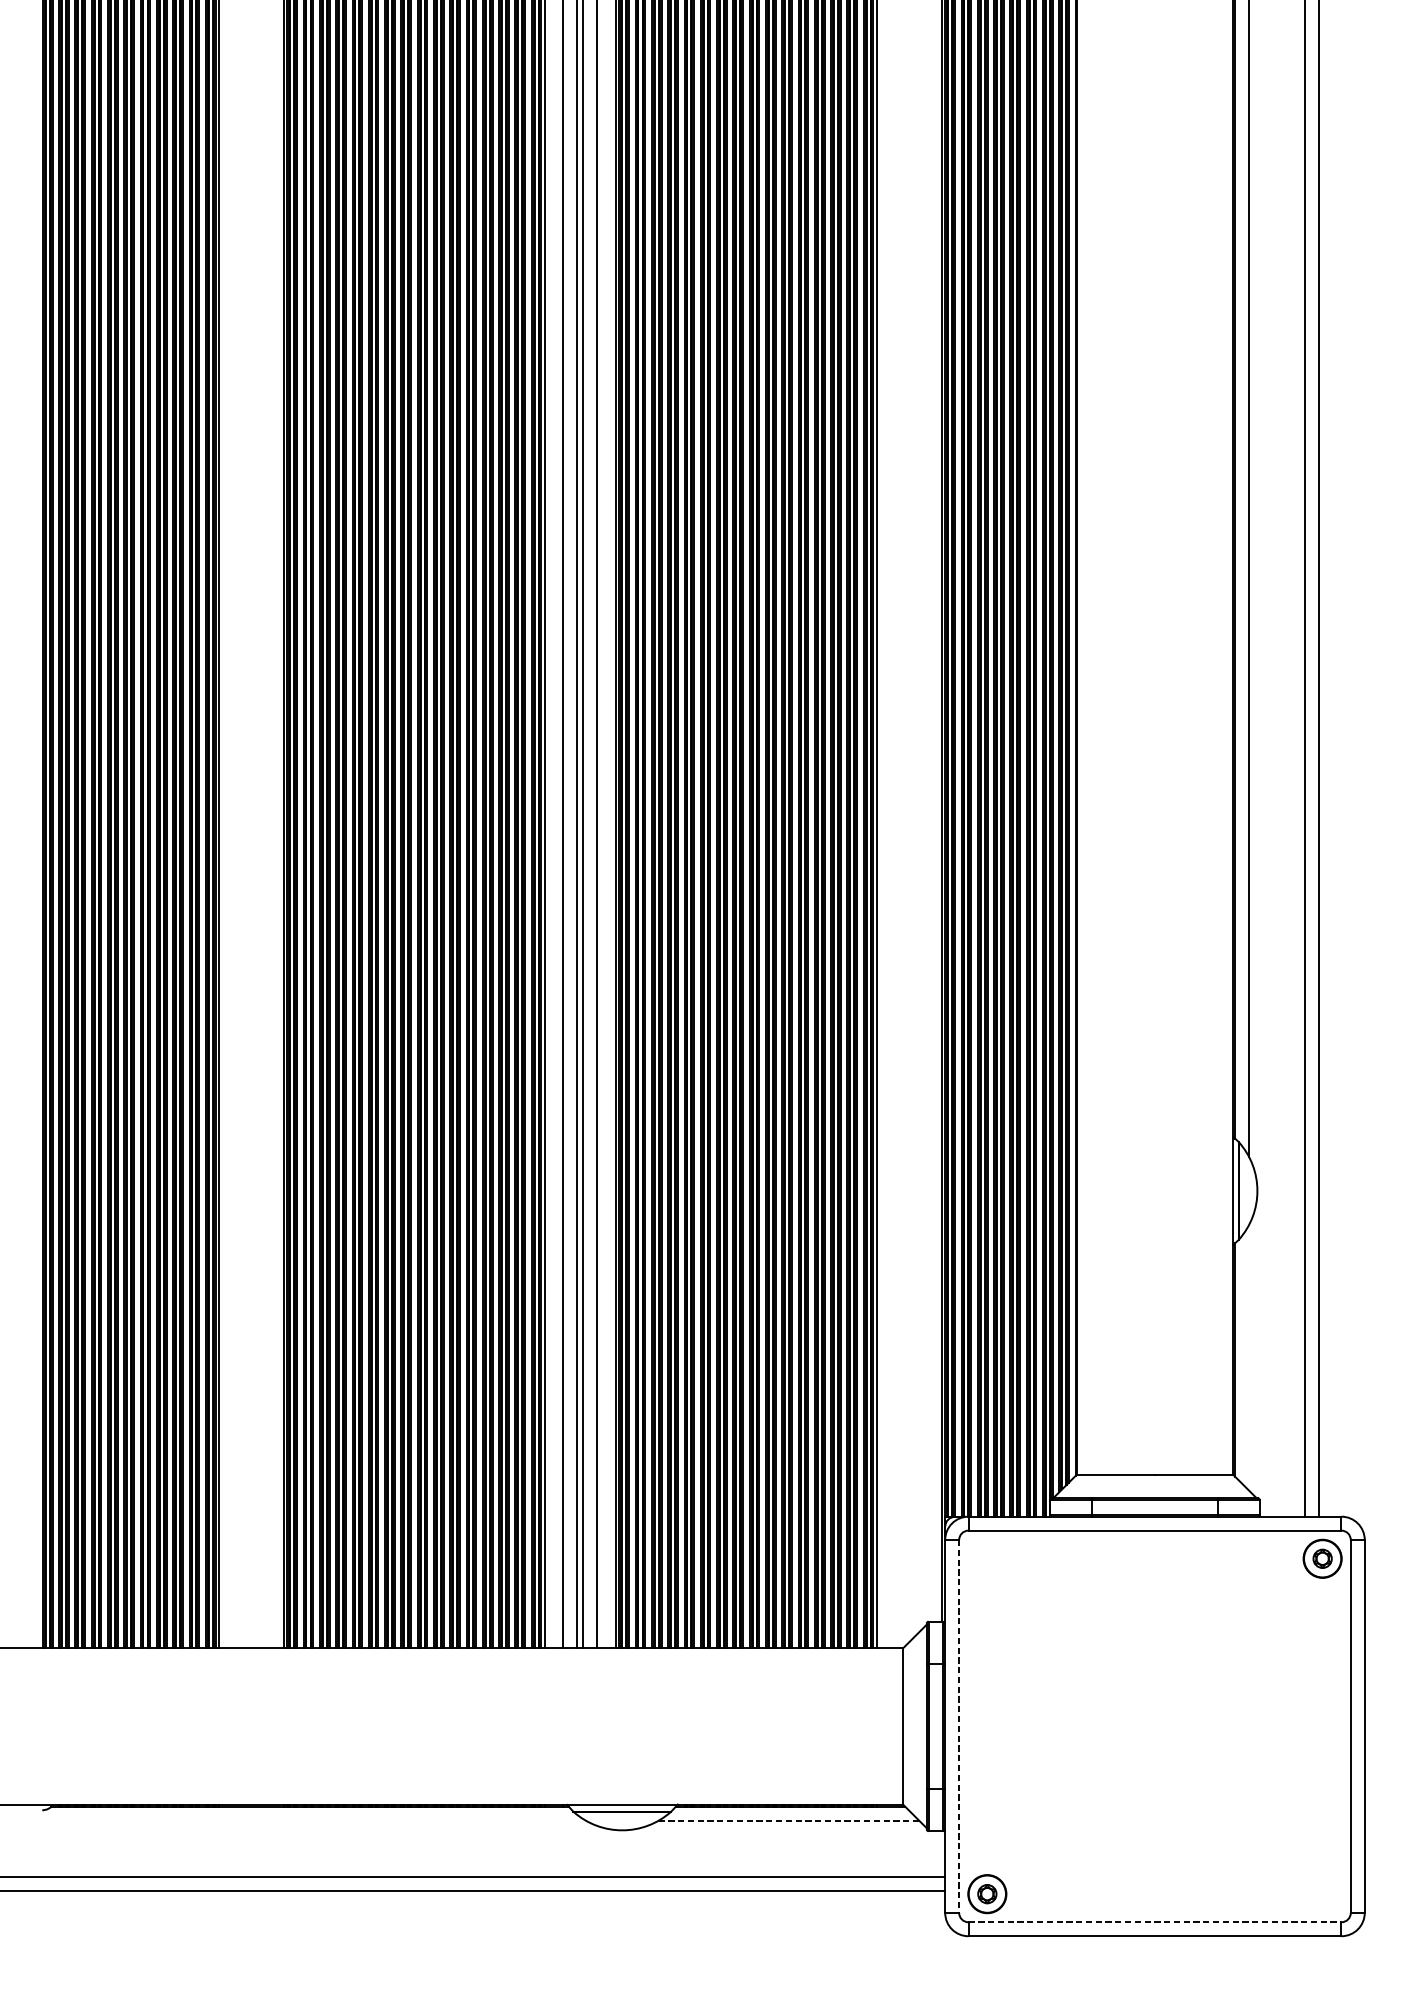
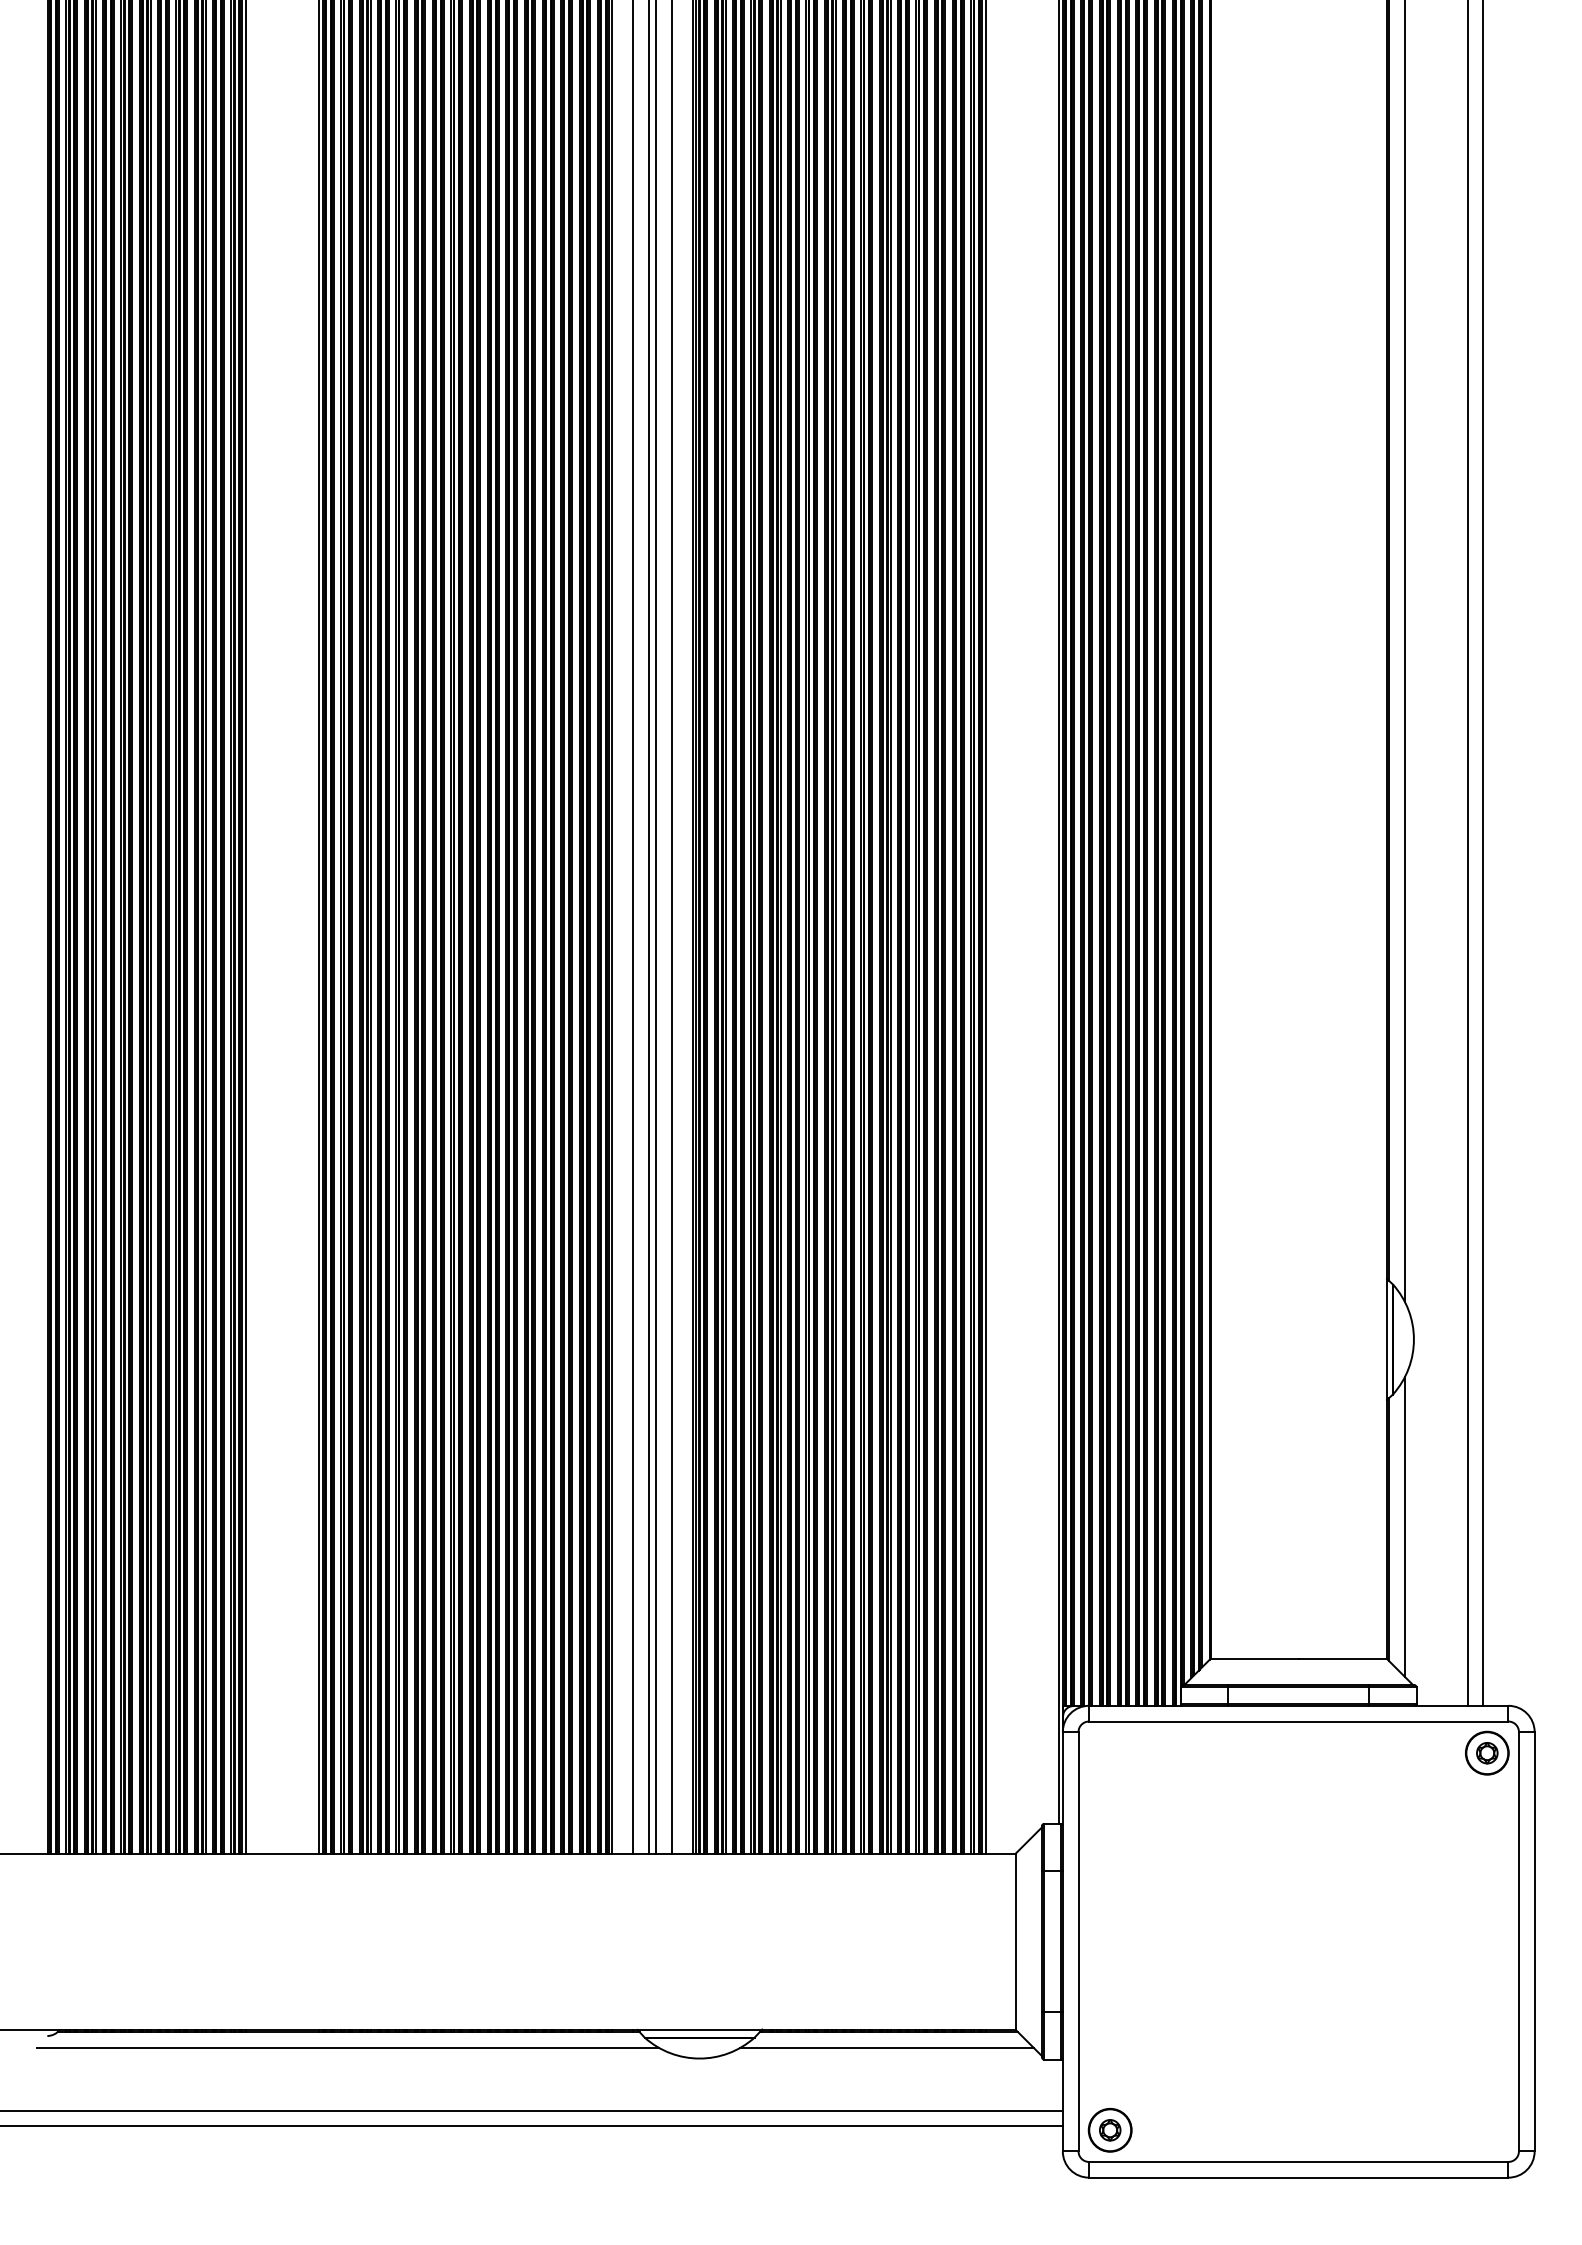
line: (1249, 1357) -> (1404, 1526), added
line: (959, 1726) -> (1078, 1941), dashed -> solid
line: (309, 1820) -> (347, 2047), added
line: (789, 1820) -> (887, 2047), dashed -> solid
line: (1154, 1921) -> (1298, 2161), dashed -> solid

